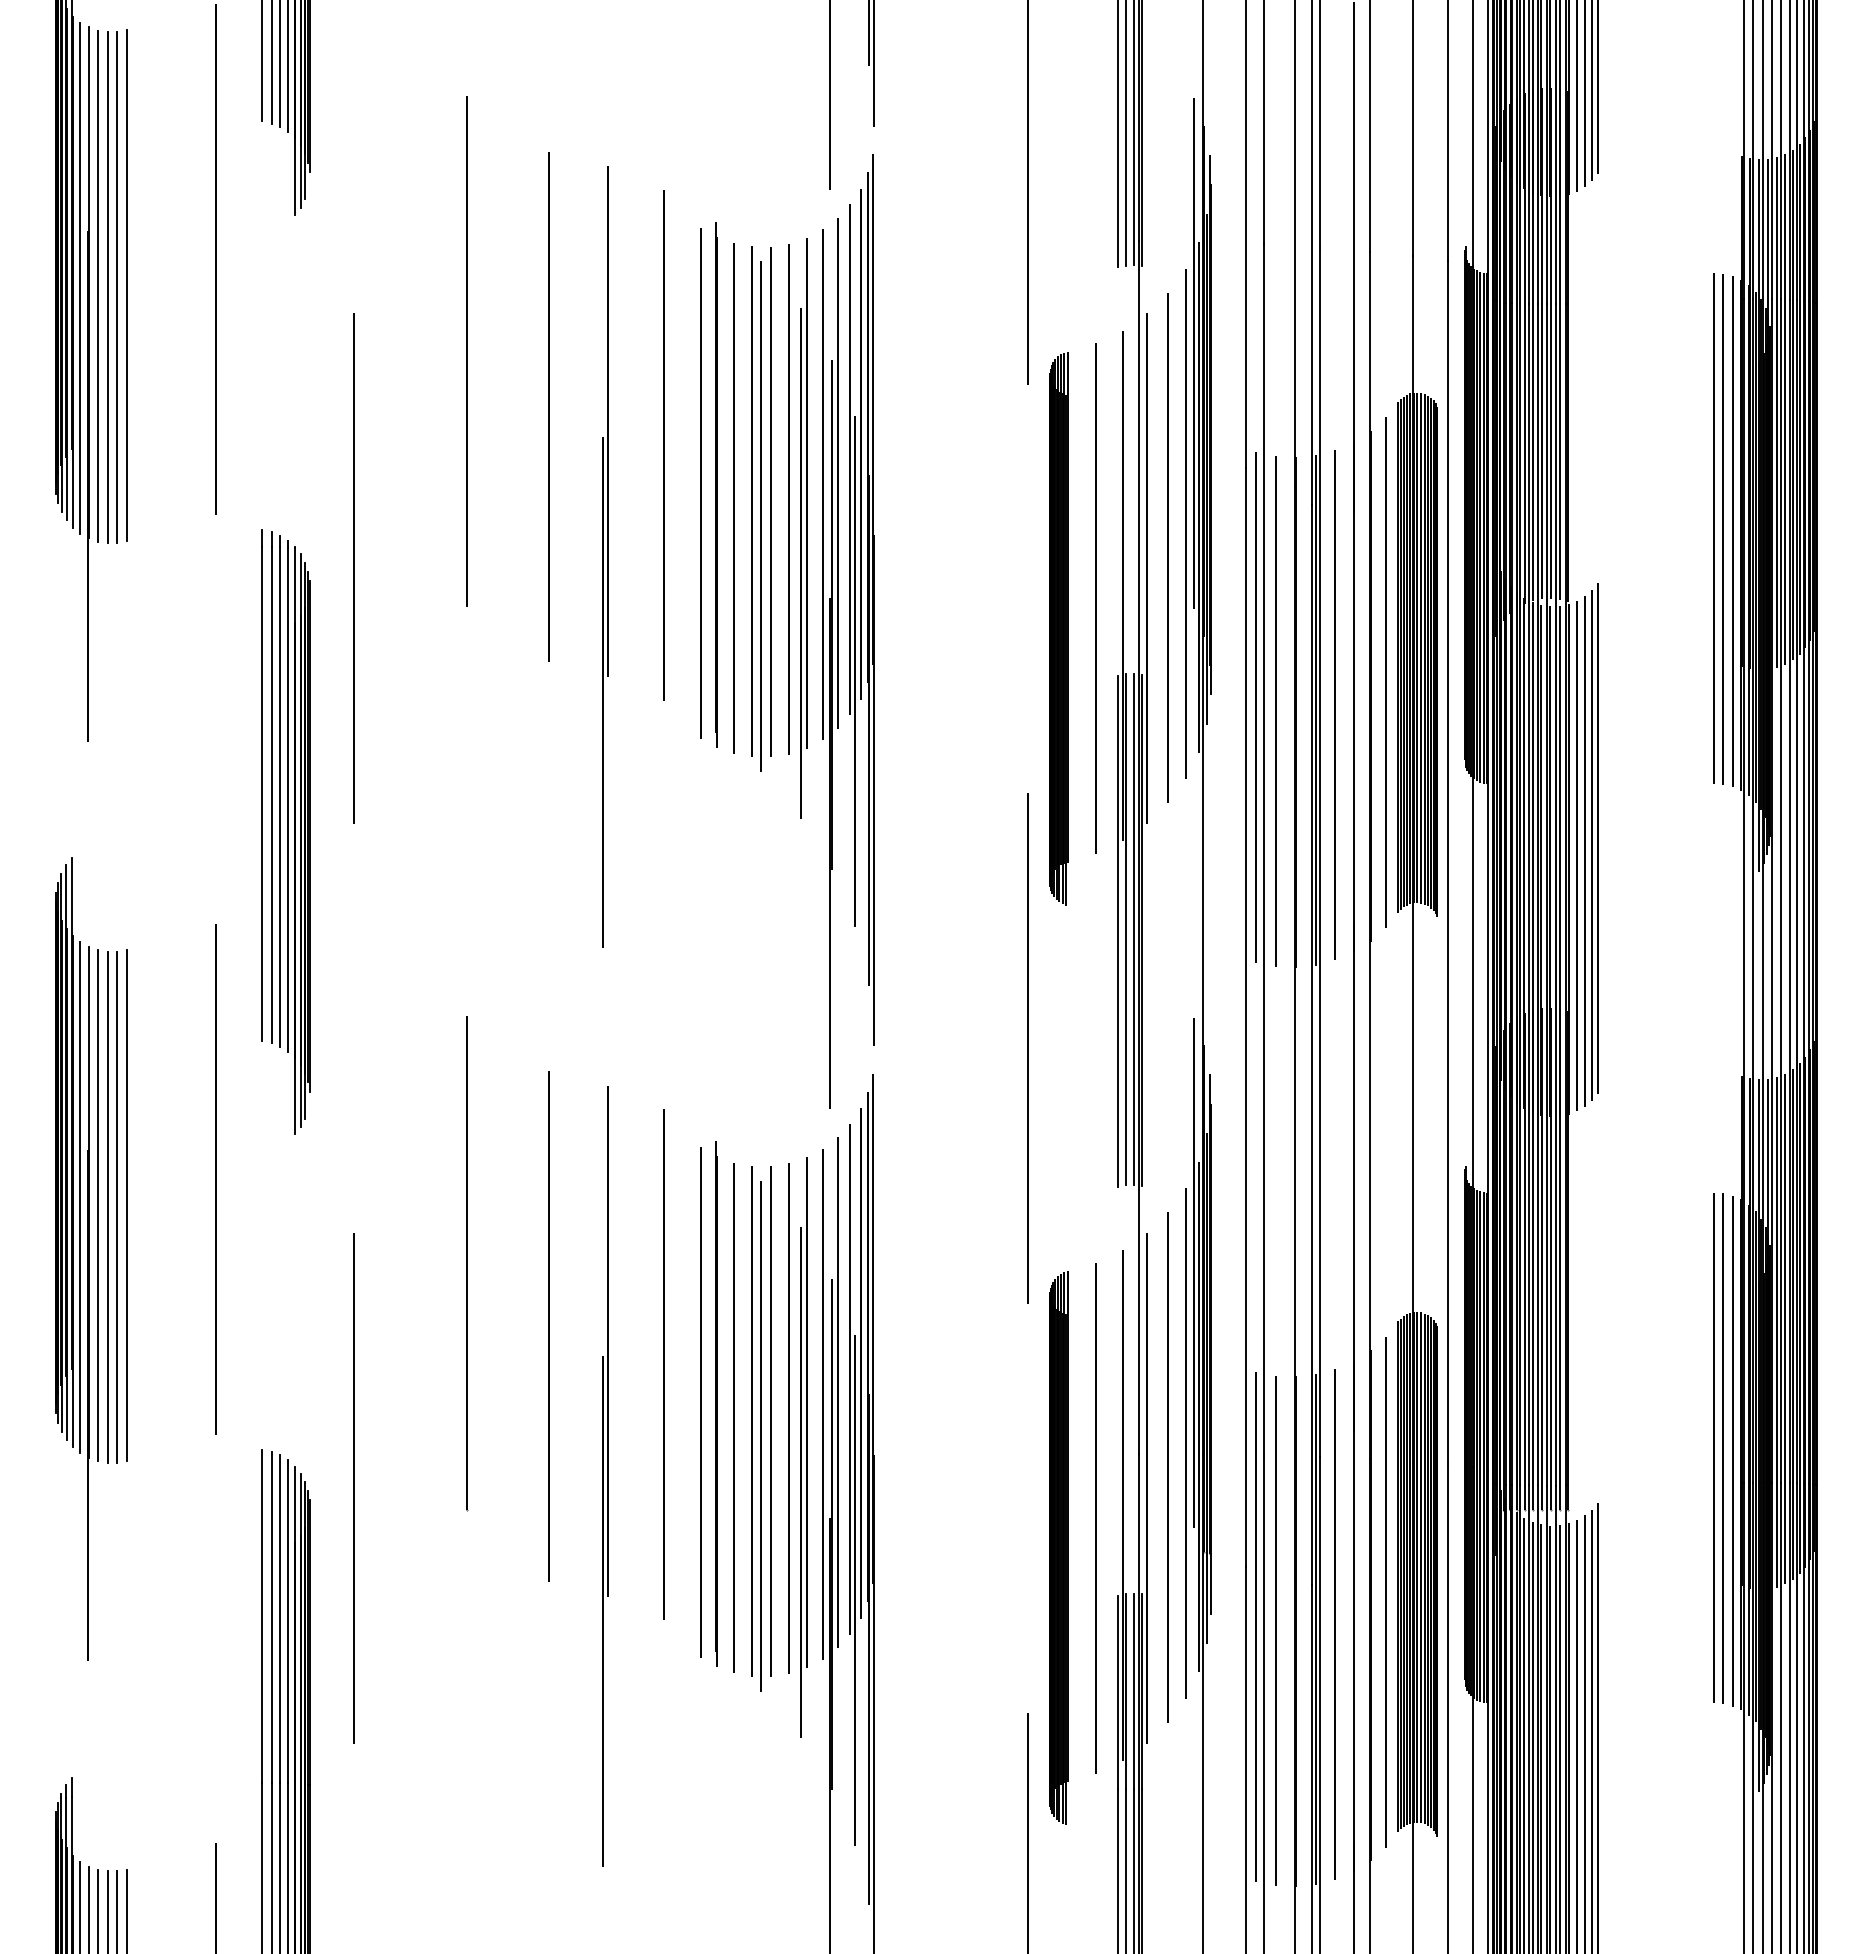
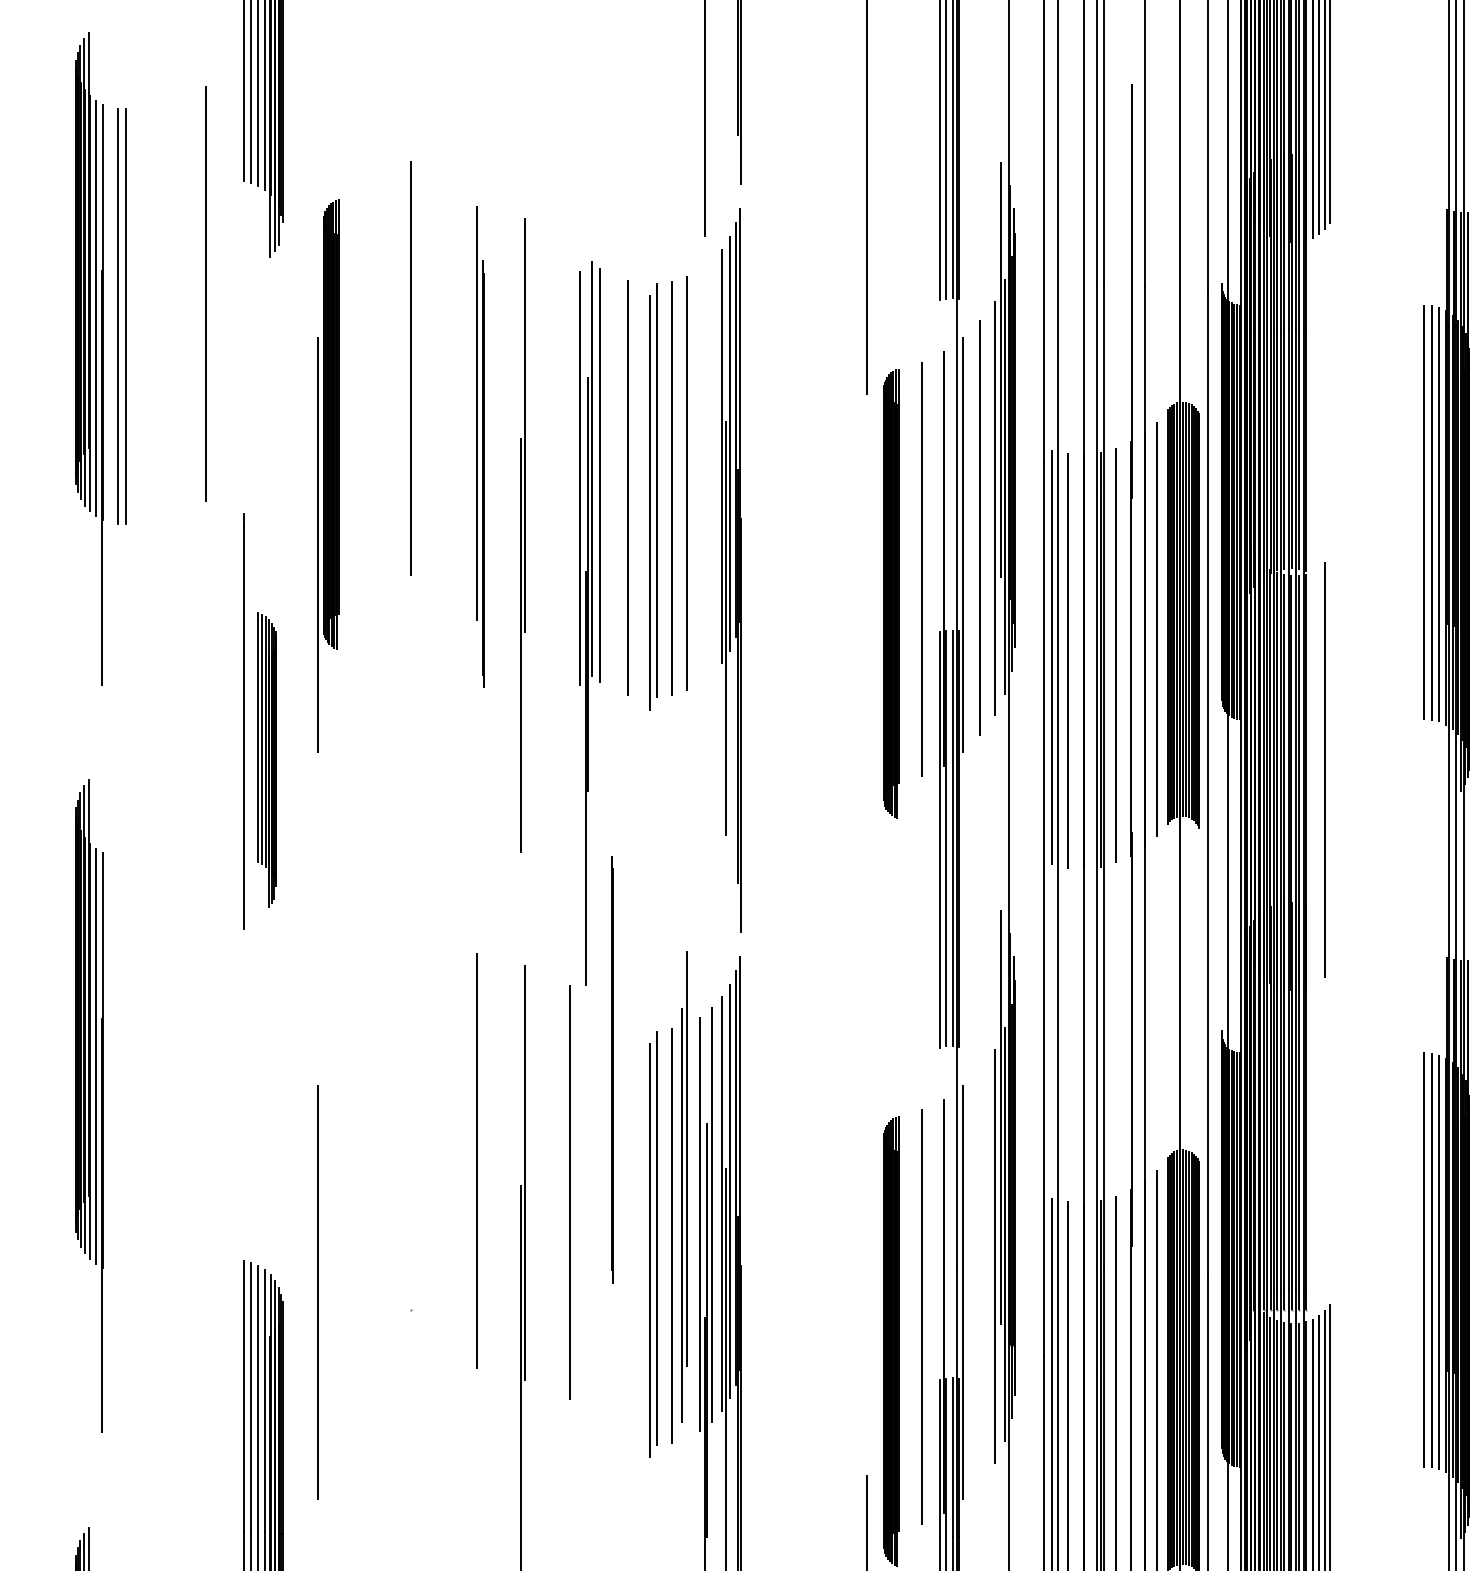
line: (97, 285) -> (109, 314), removed
line: (126, 285) -> (133, 314), removed
part: (369, 420) -> (331, 424), added
line: (663, 445) -> (570, 444), removed
line: (716, 484) -> (483, 474), moved
line: (751, 501) -> (641, 490), removed
line: (800, 562) -> (681, 539), removed
part: (830, 663) -> (586, 623), moved
part: (290, 832) -> (266, 759), size x0.6
line: (1598, 838) -> (1330, 764), removed
line: (1584, 850) -> (1318, 774), removed
line: (1577, 855) -> (1313, 778), removed
line: (1028, 1048) -> (866, 935), removed
line: (215, 1178) -> (205, 1040), removed
line: (126, 1204) -> (133, 1061), removed
line: (97, 1205) -> (109, 1062), removed
line: (107, 1206) -> (118, 1063), removed
line: (117, 1206) -> (126, 1063), removed
line: (467, 1262) -> (410, 1109), removed
line: (700, 1402) -> (600, 1222), removed
line: (716, 1403) -> (613, 1069), moved
line: (733, 1417) -> (627, 1235), removed
line: (751, 1421) -> (641, 1238), removed
part: (803, 1447) -> (683, 1187), moved
line: (1167, 1467) -> (979, 1275), removed

